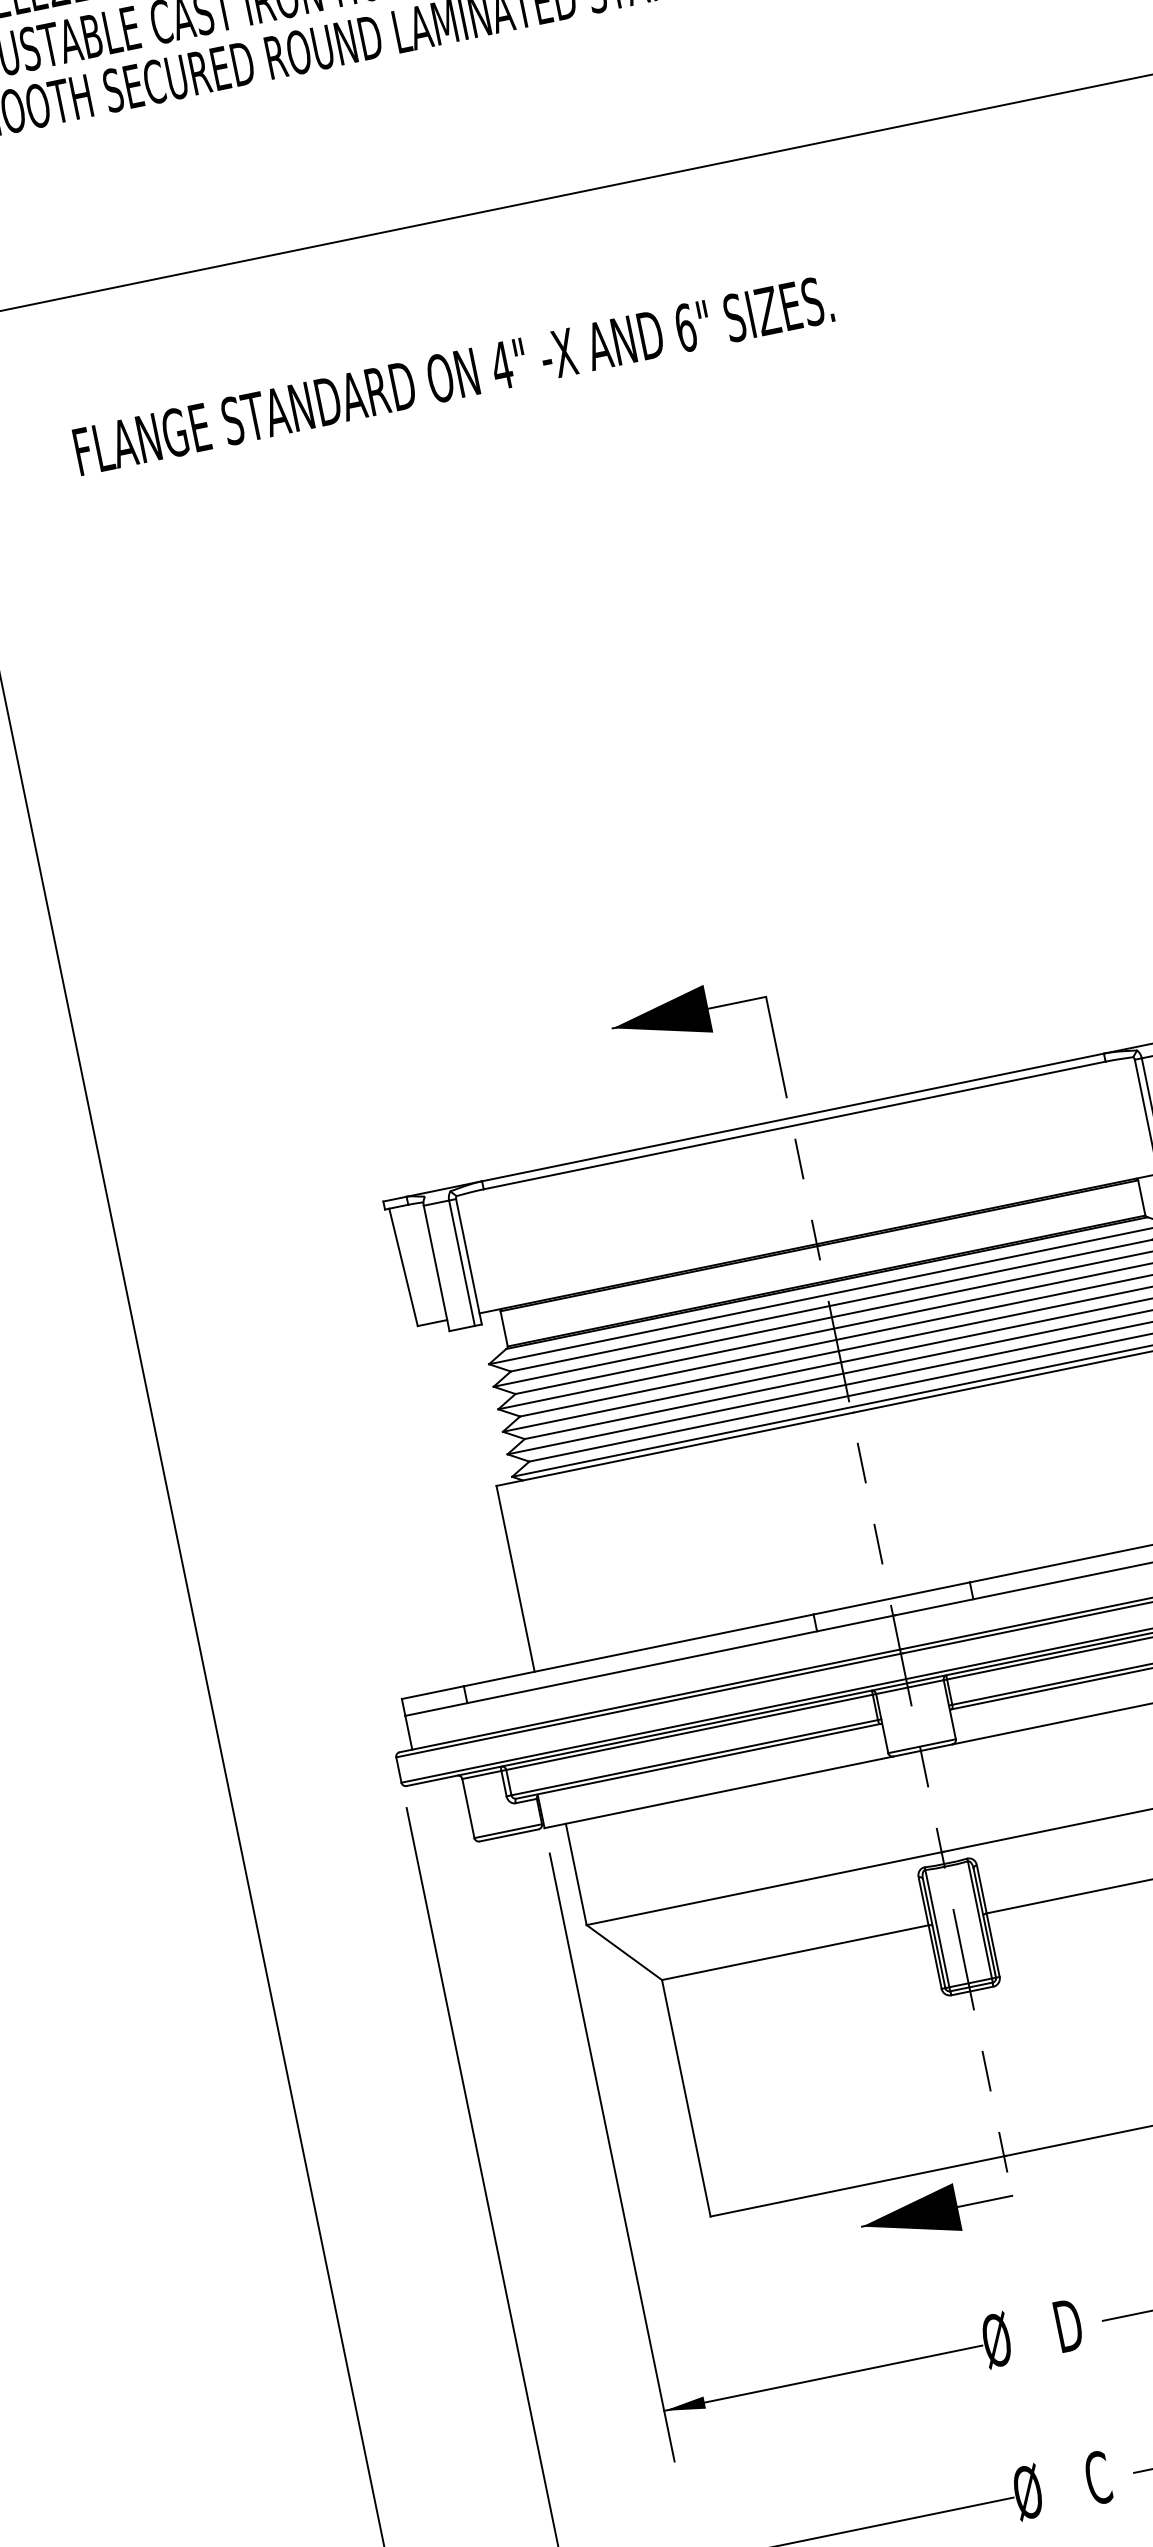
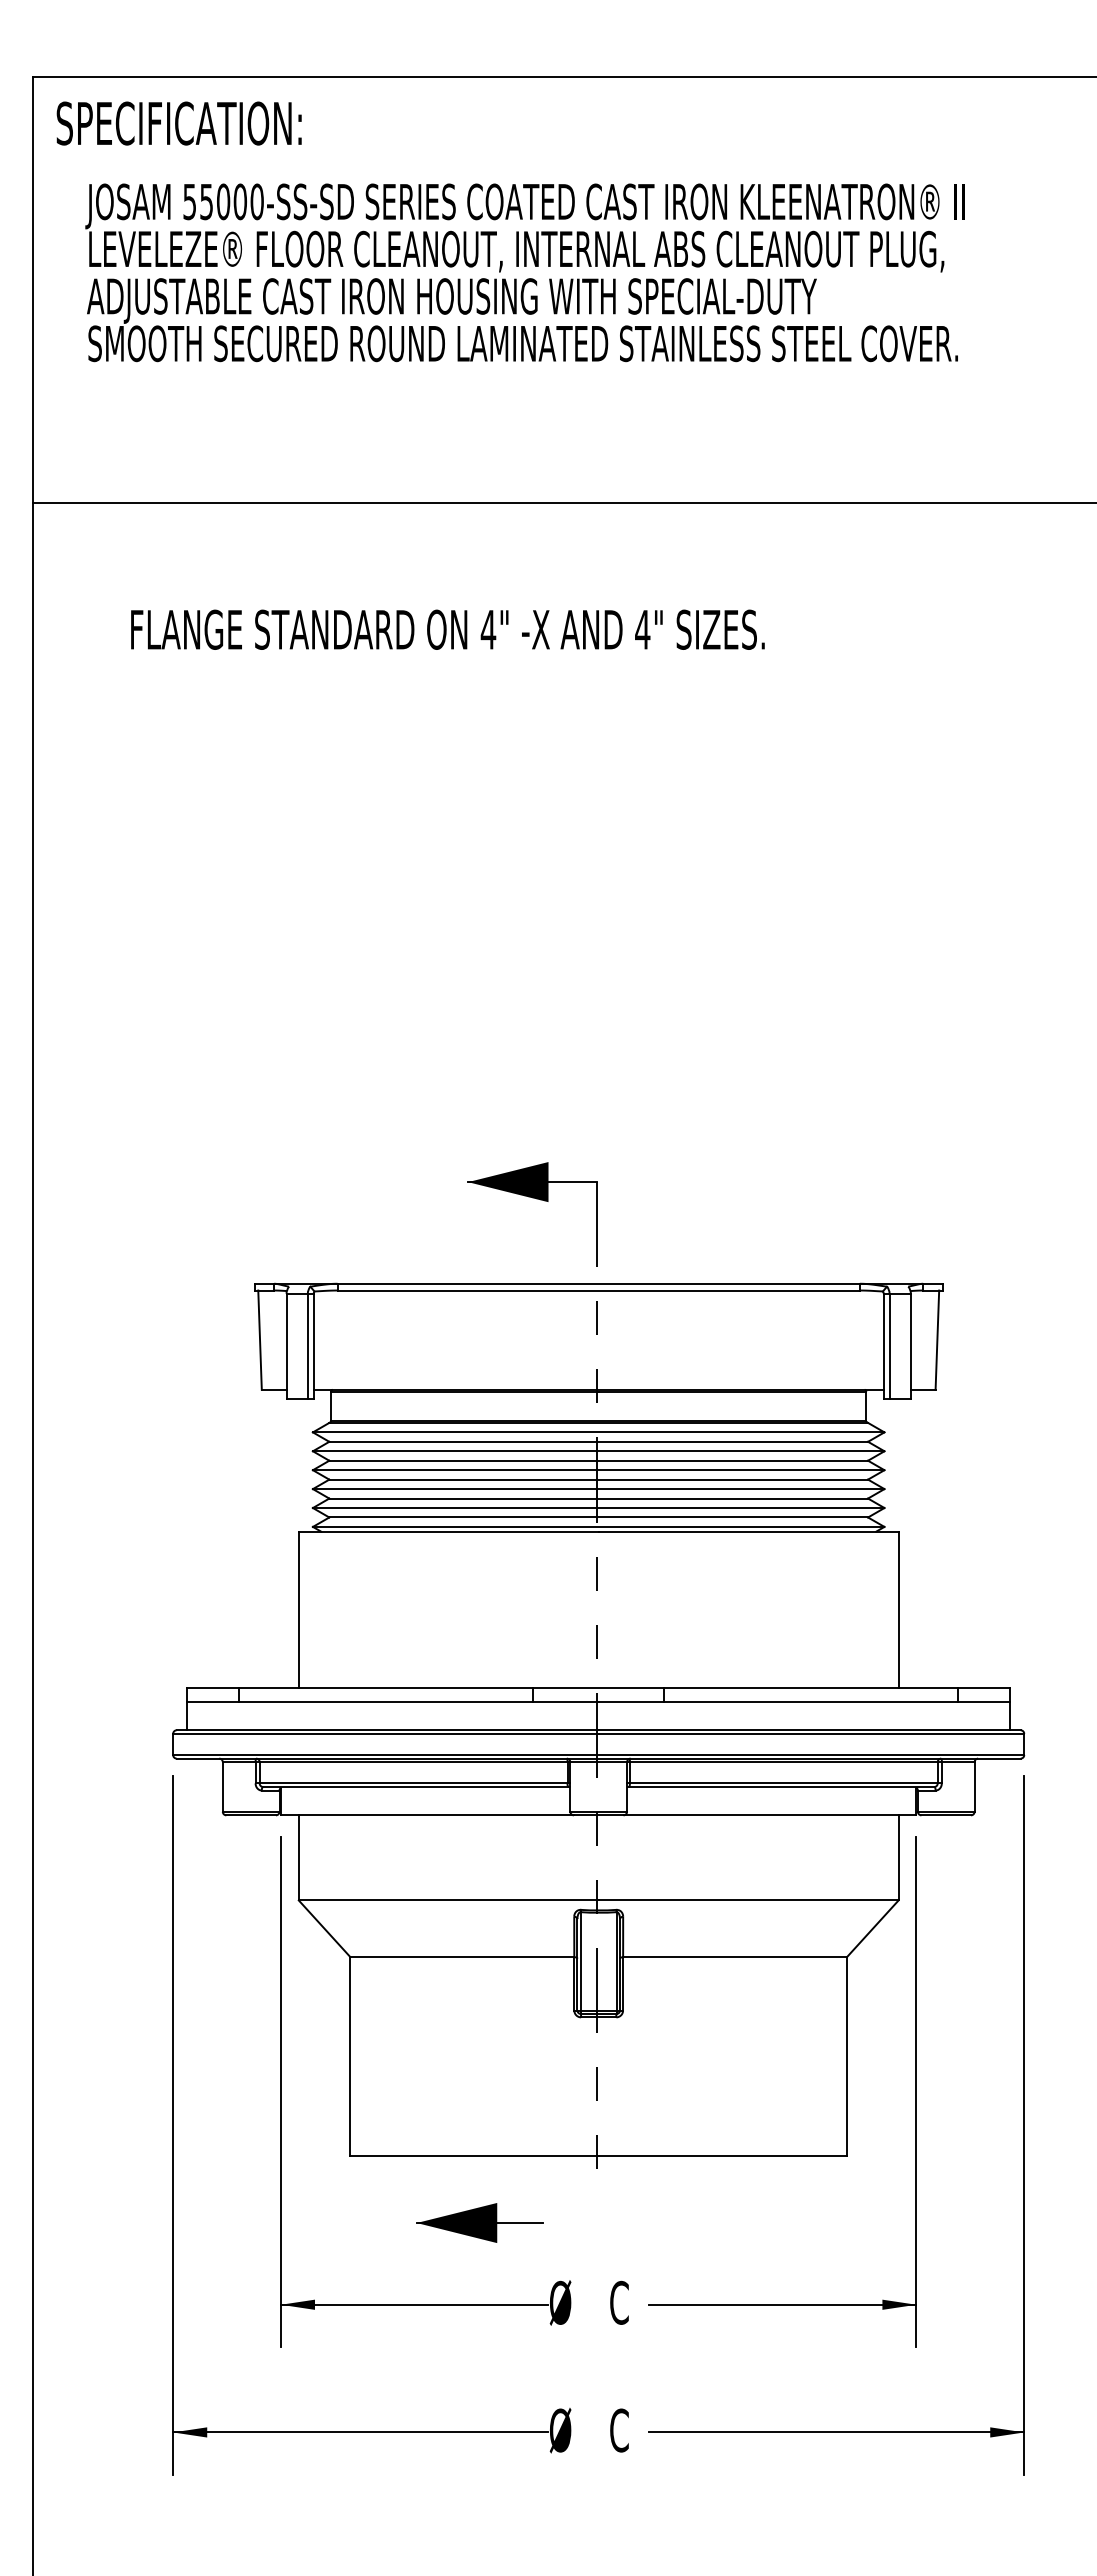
text: (685, 327) -> (642, 629), 6" -> 4"
part: (936, 2210) -> (479, 2222), moved
text: (1067, 2325) -> (620, 2302), D -> C

